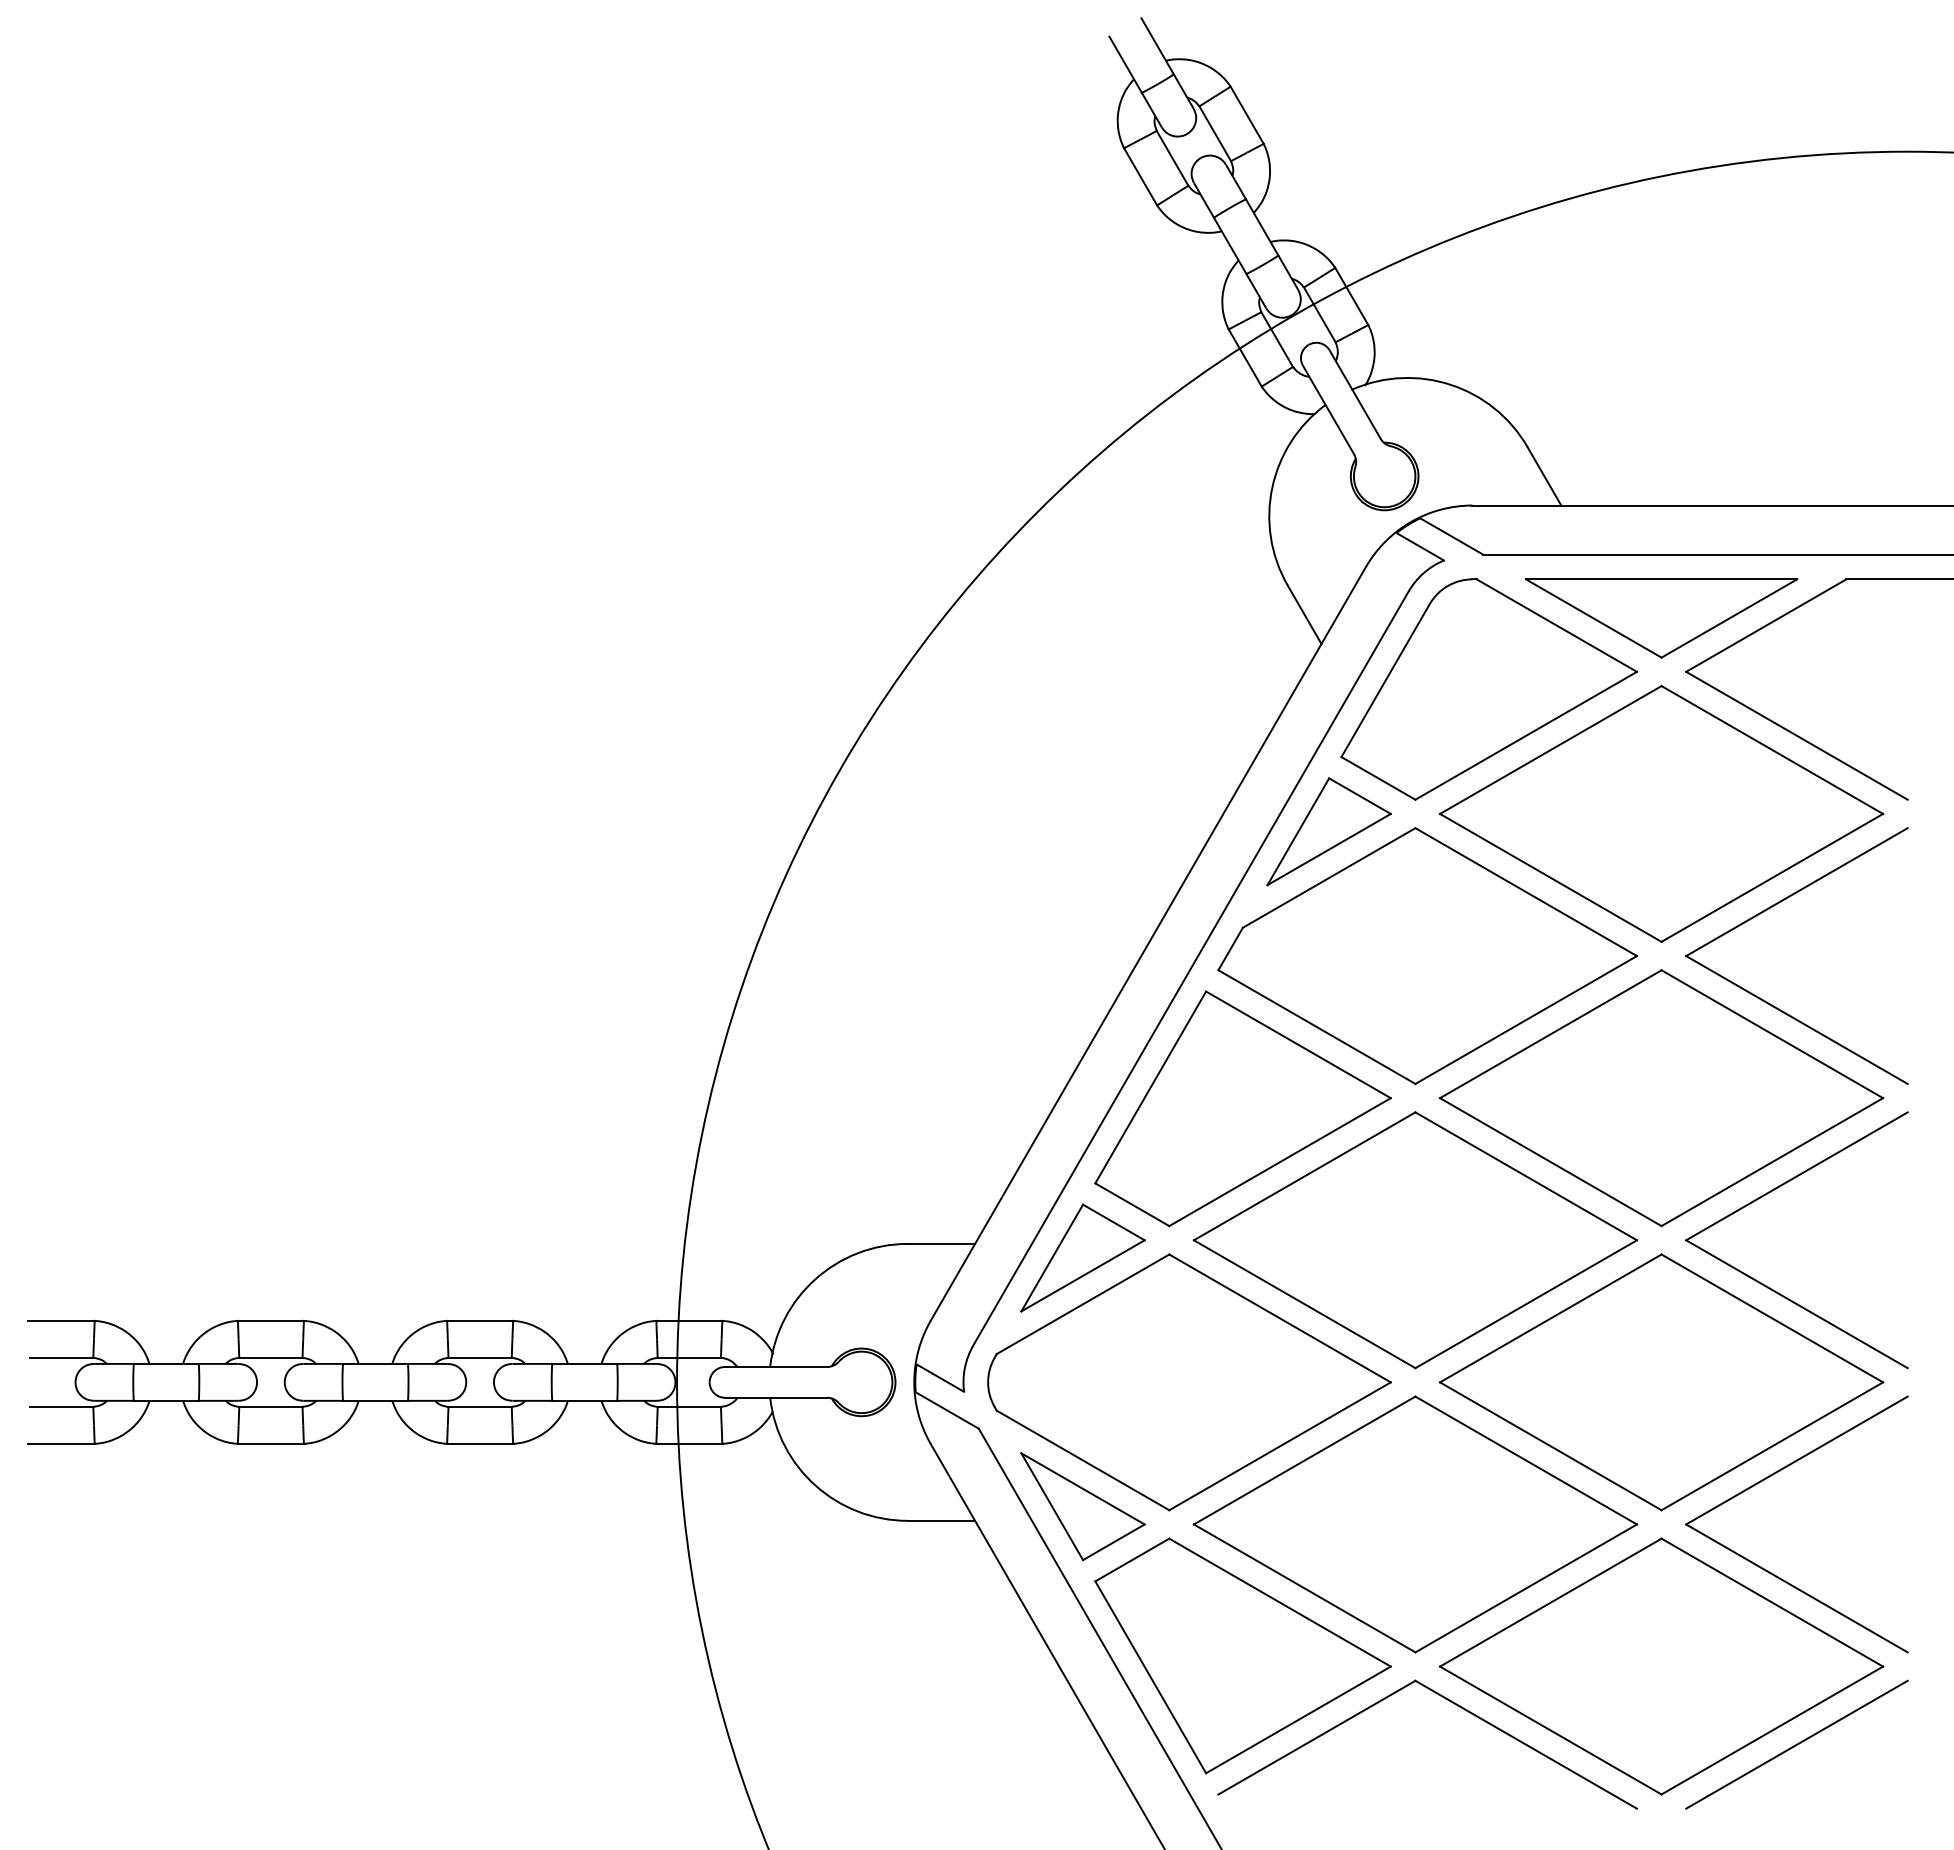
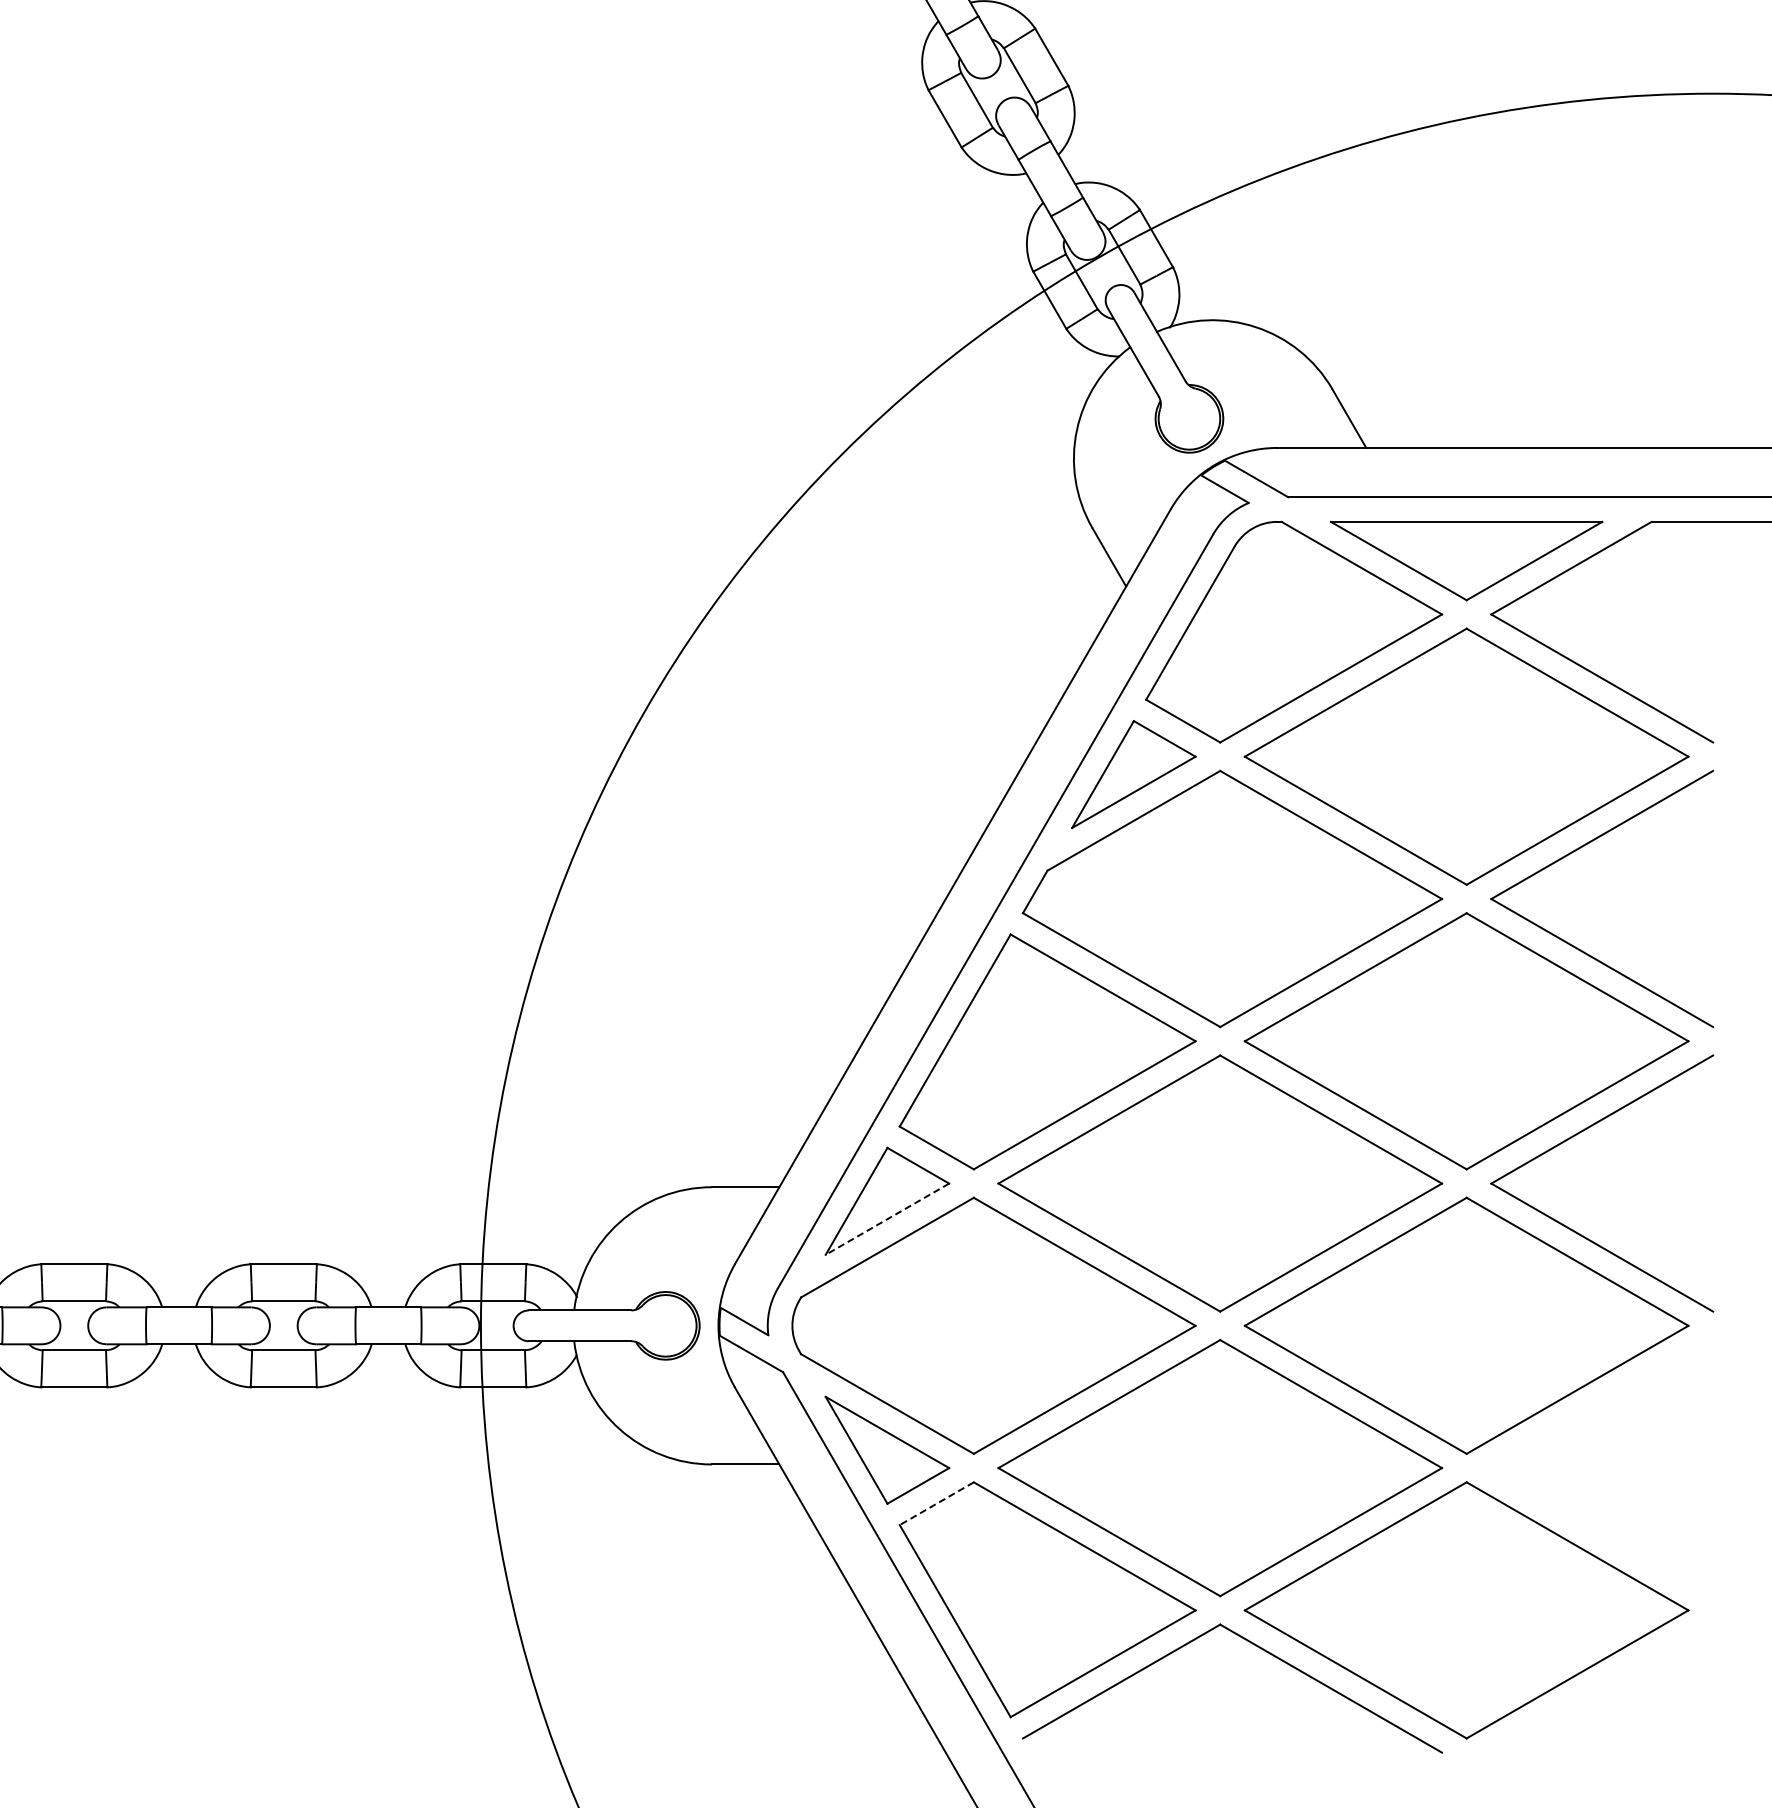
line: (1082, 1276) -> (886, 1219), solid -> dashed
line: (1132, 1560) -> (936, 1504), solid -> dashed
part: (1768, 1570) -> (1573, 1514), removed
line: (1796, 1744) -> (1601, 1688), removed

